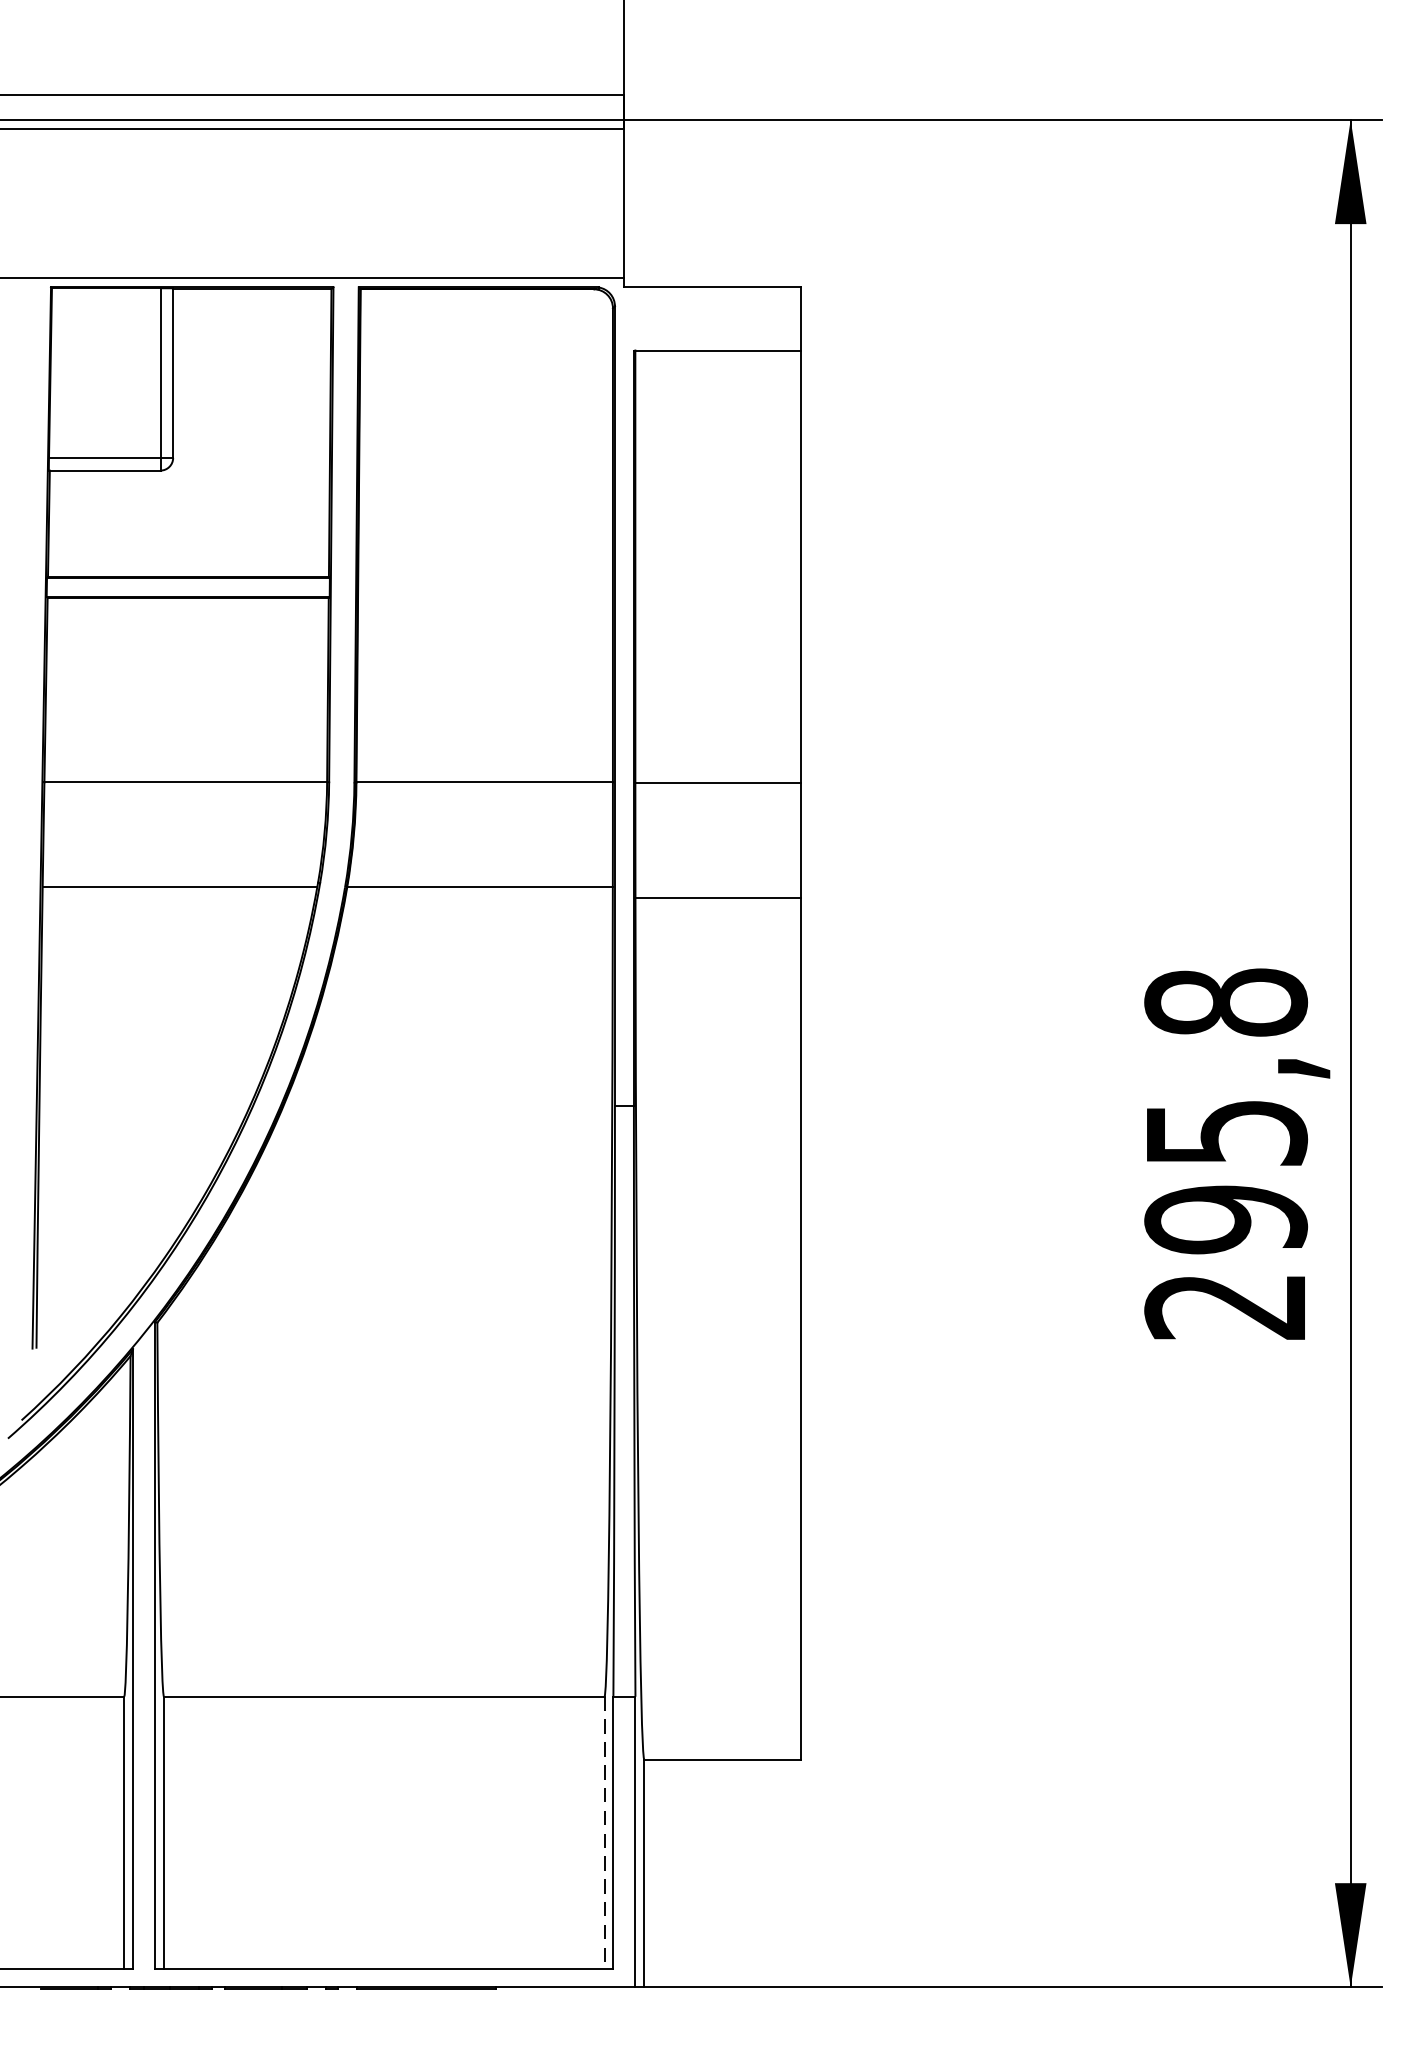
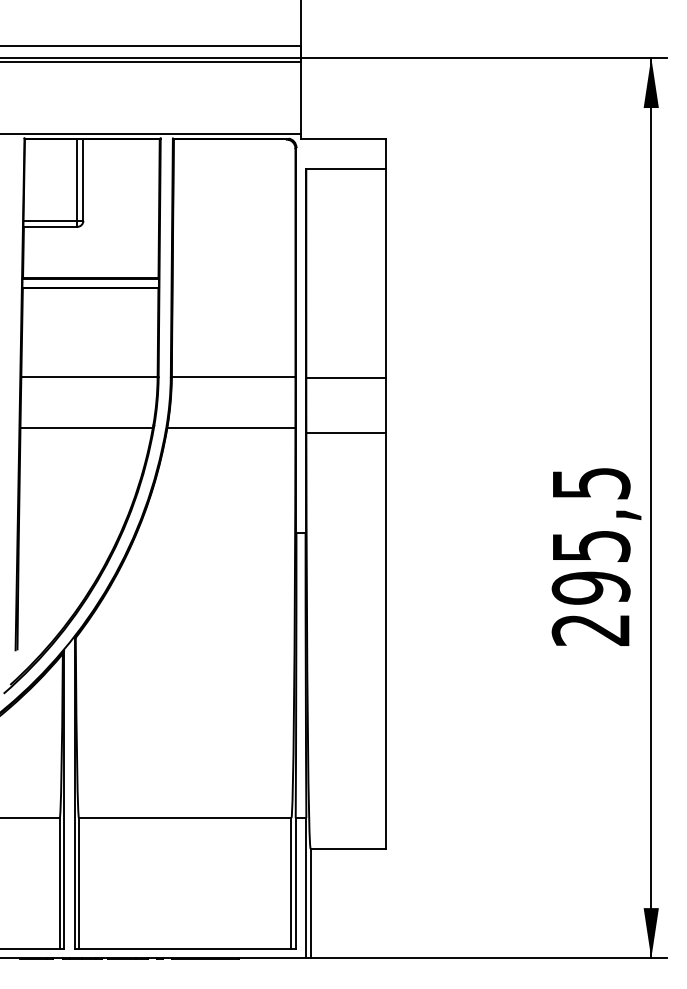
text: (1224, 1002) -> (590, 483), 295,8 -> 295,5
line: (604, 1832) -> (291, 883), dashed -> solid

